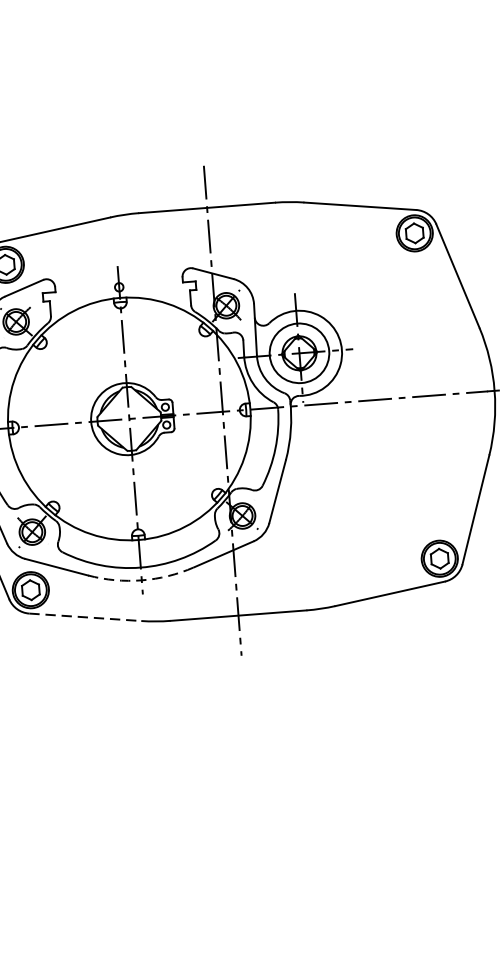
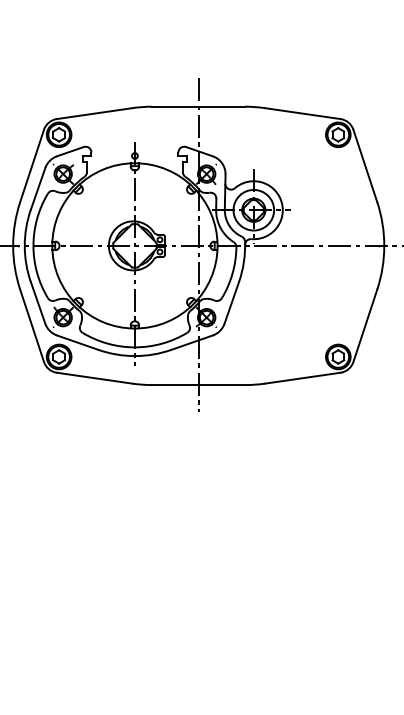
arc: (141, 581) -> (134, 356), dashed -> solid
line: (86, 617) -> (95, 378), dashed -> solid

